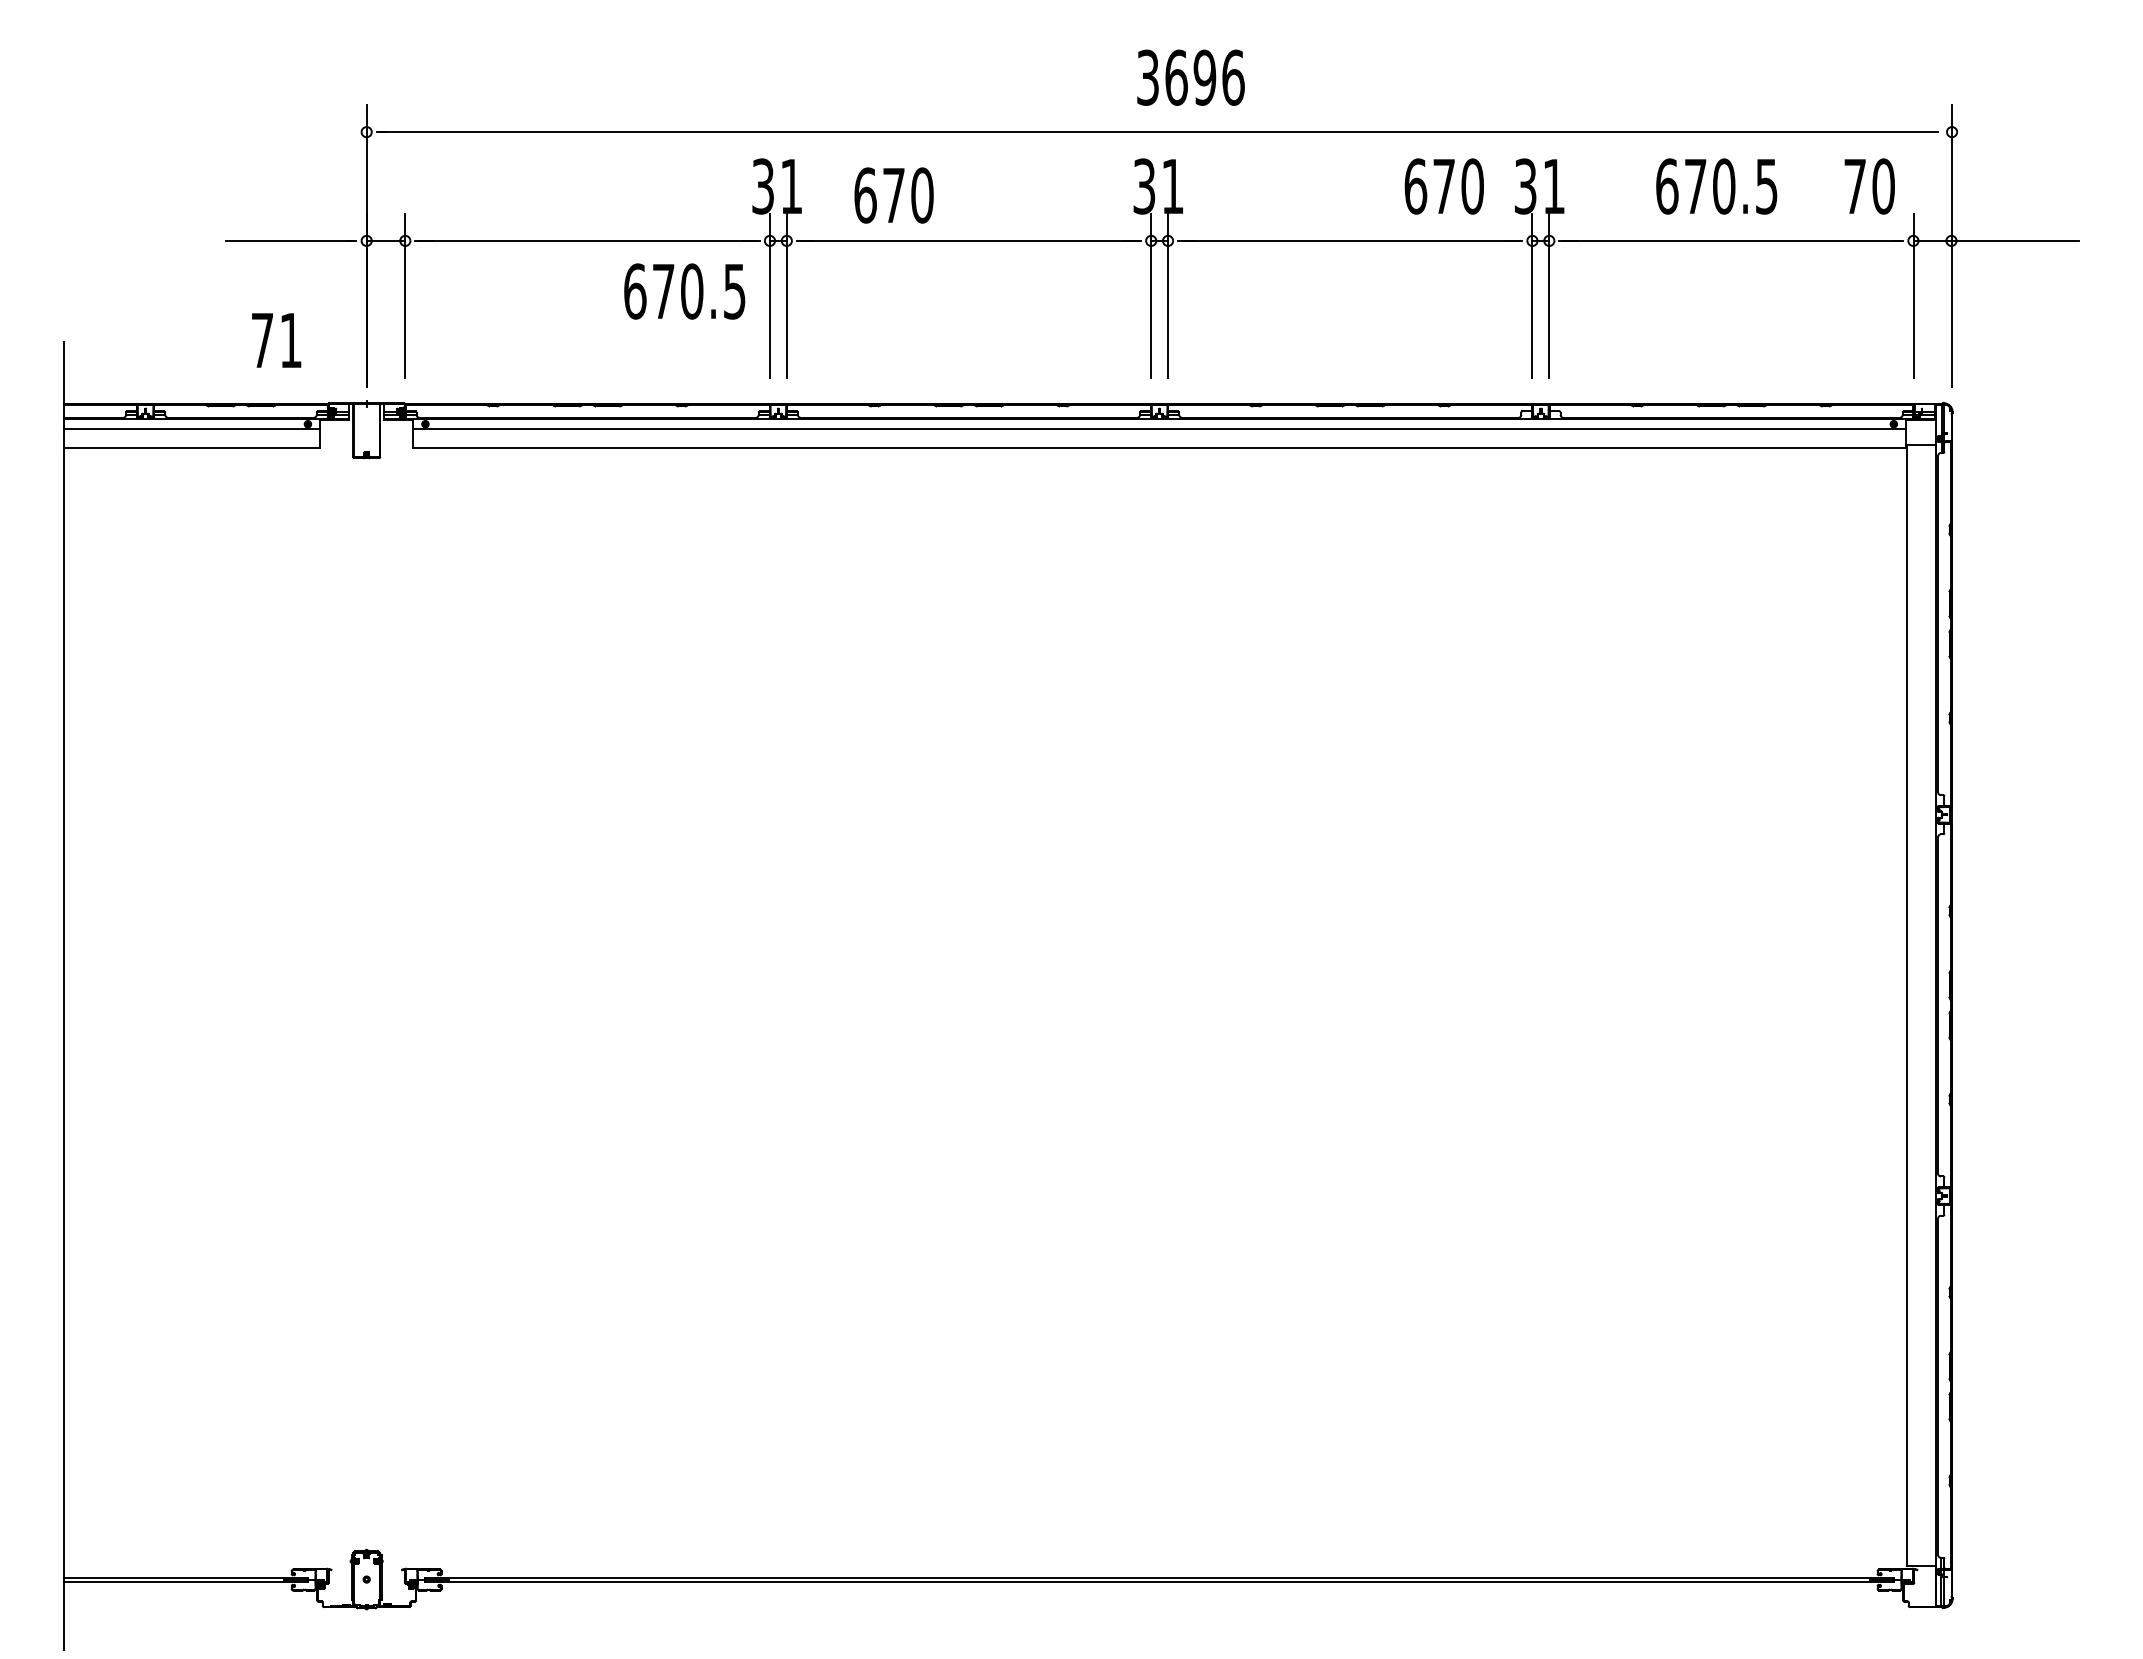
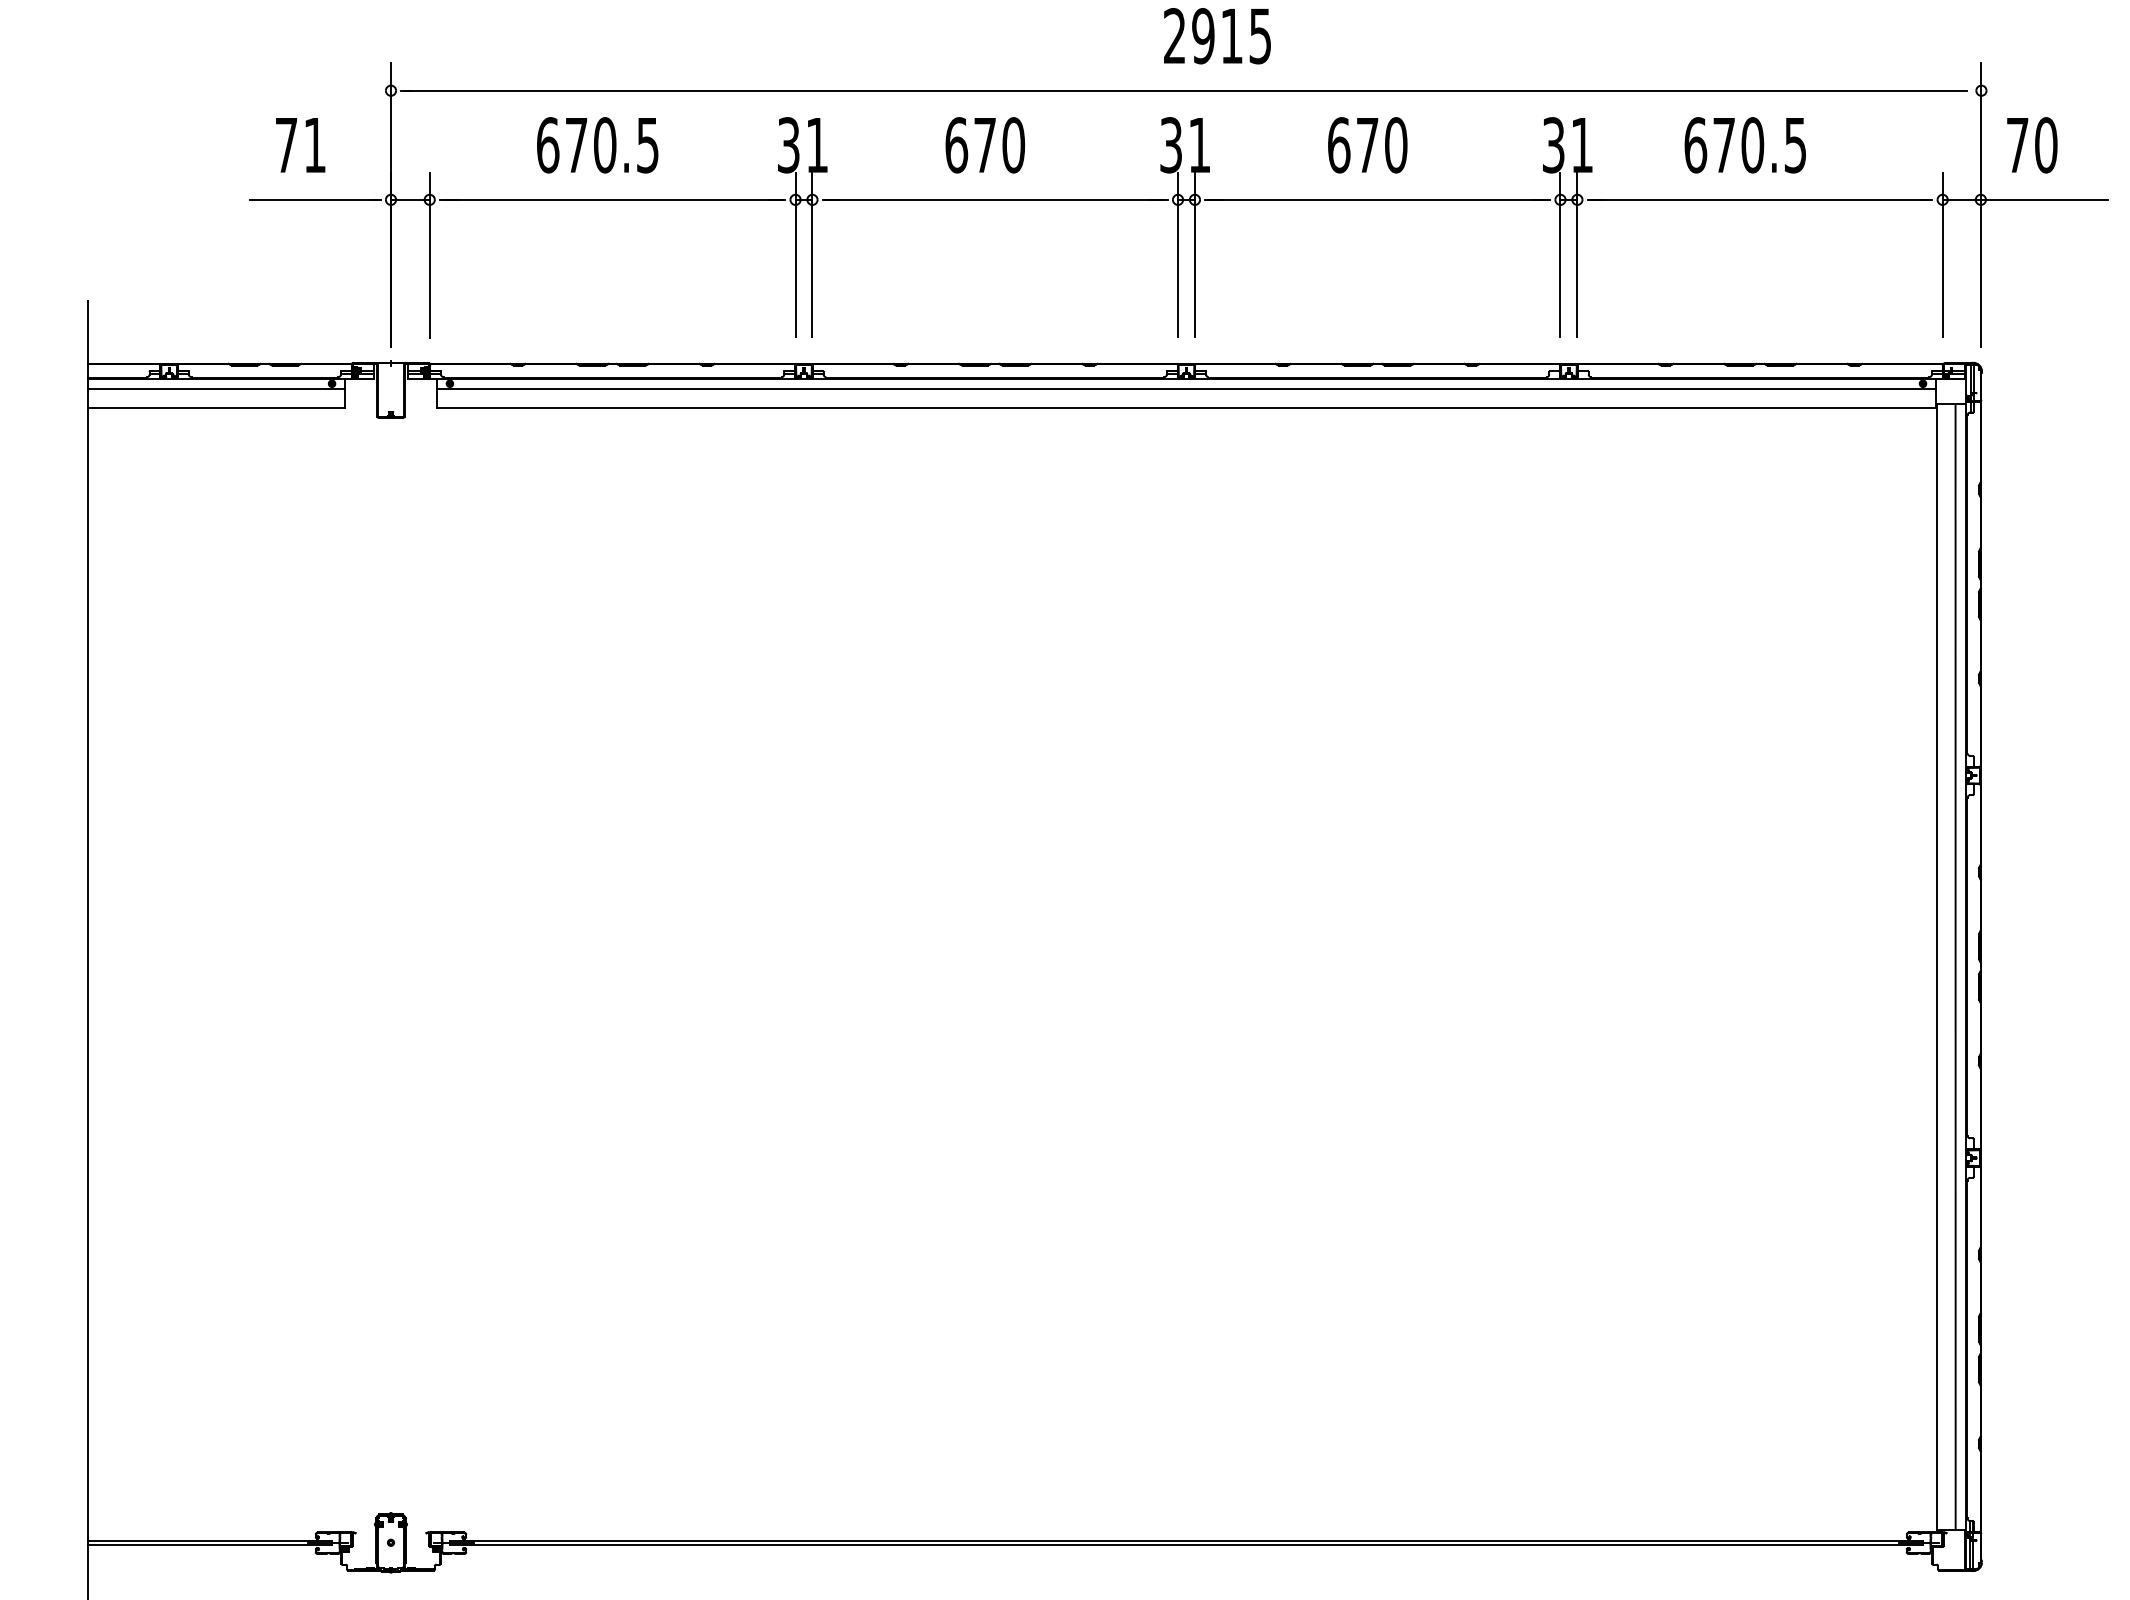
text: (1190, 77) -> (1217, 35), 3696 -> 2915
text: (1443, 186) -> (1366, 145), moved
text: (1869, 186) -> (2032, 145), moved
text: (893, 195) -> (984, 145), moved
text: (684, 291) -> (597, 145), moved
text: (276, 340) -> (300, 145), moved
line: (1926, 1005) -> (1955, 966), added

